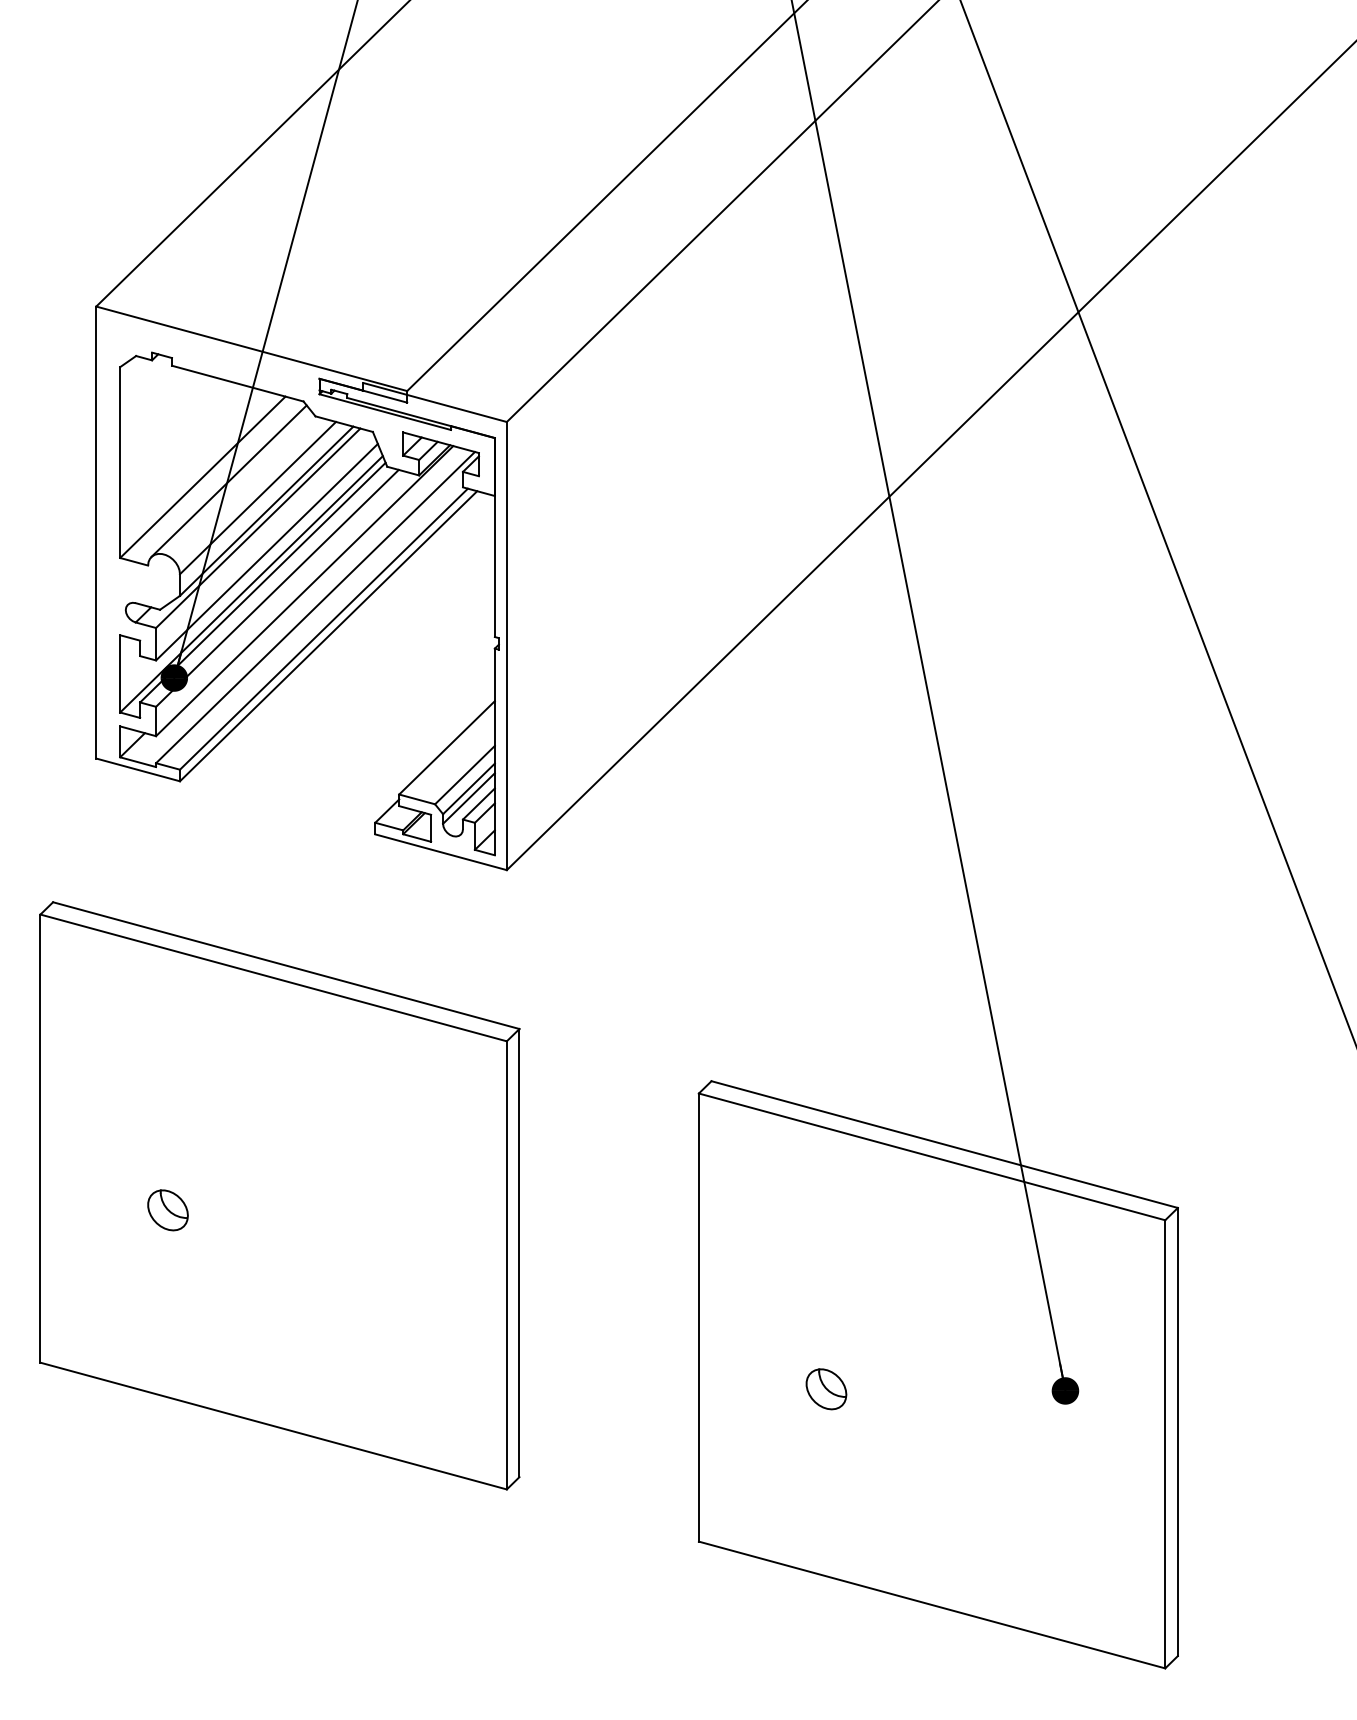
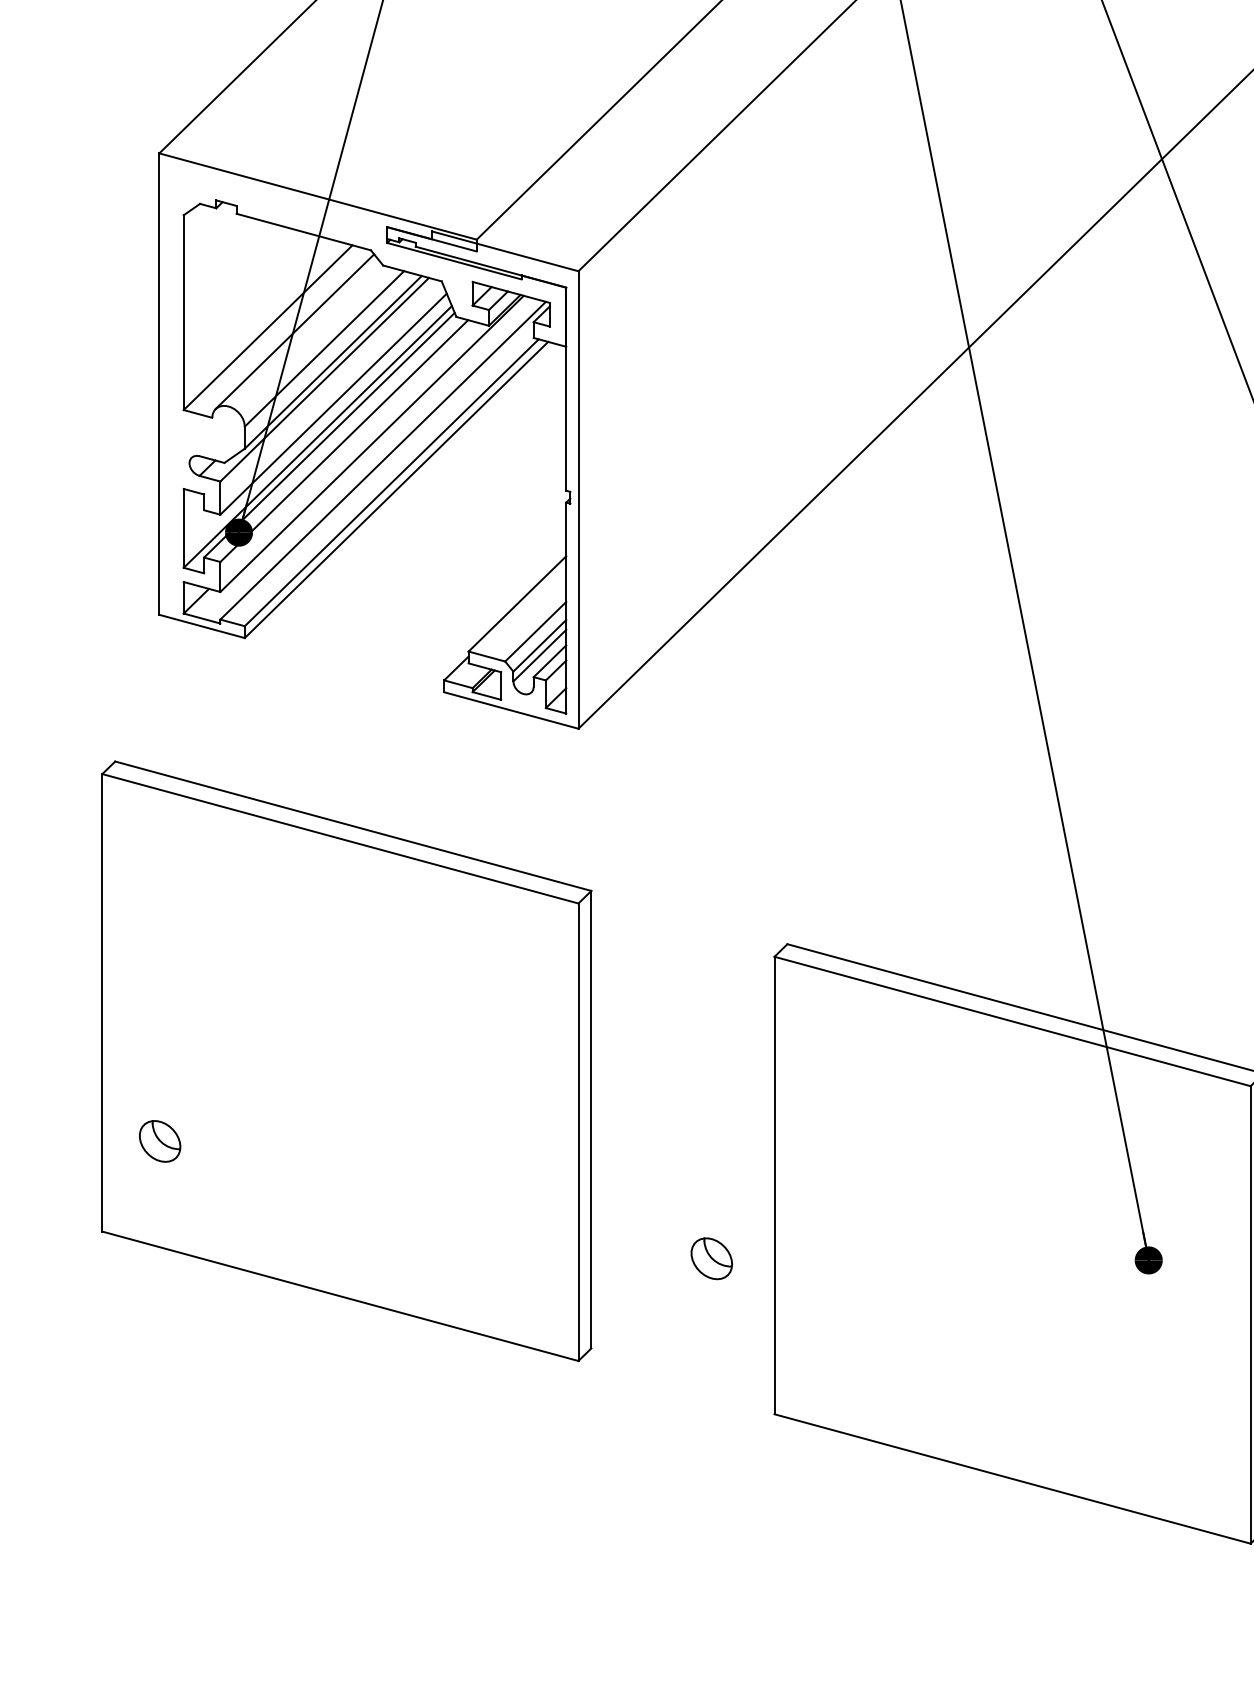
part: (167, 1210) -> (159, 1141), moved
part: (826, 1389) -> (711, 1258), moved

